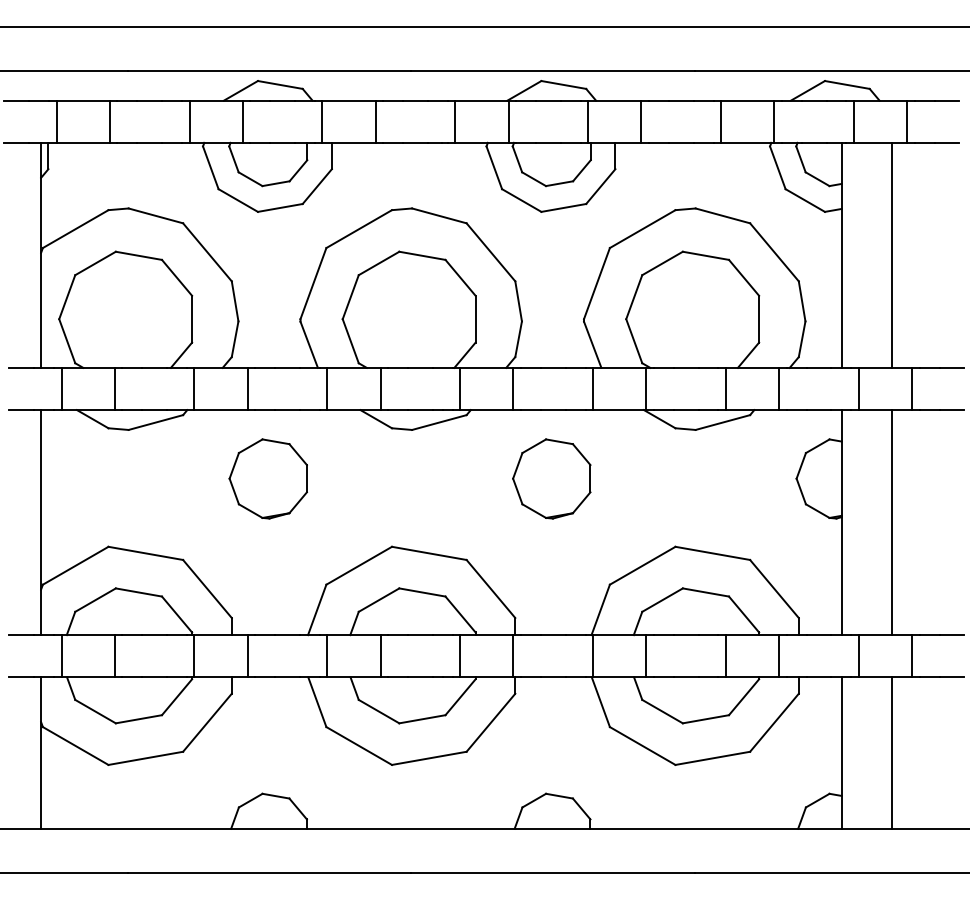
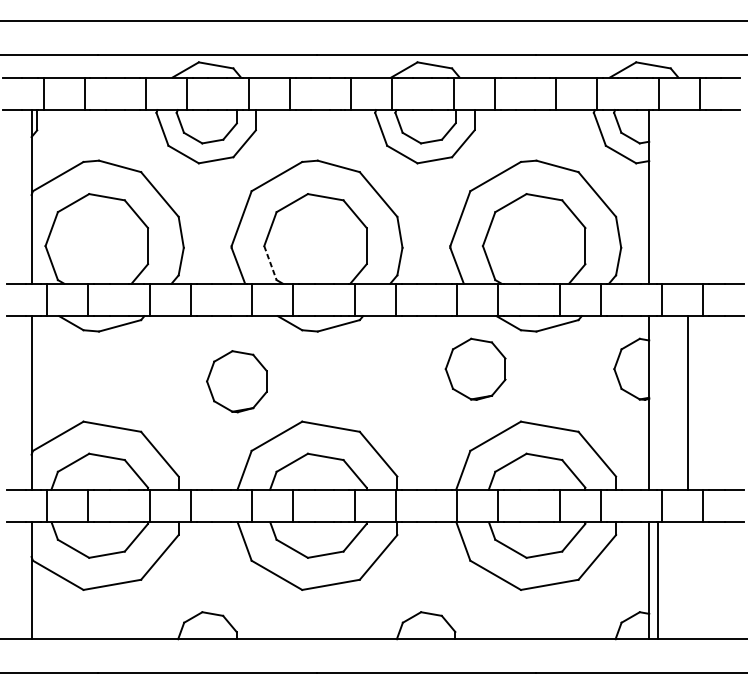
line: (891, 254) -> (687, 196), removed
line: (350, 341) -> (270, 263), solid -> dashed
part: (267, 478) -> (236, 381), moved
part: (551, 478) -> (475, 368), moved
line: (891, 752) -> (657, 580), moved

